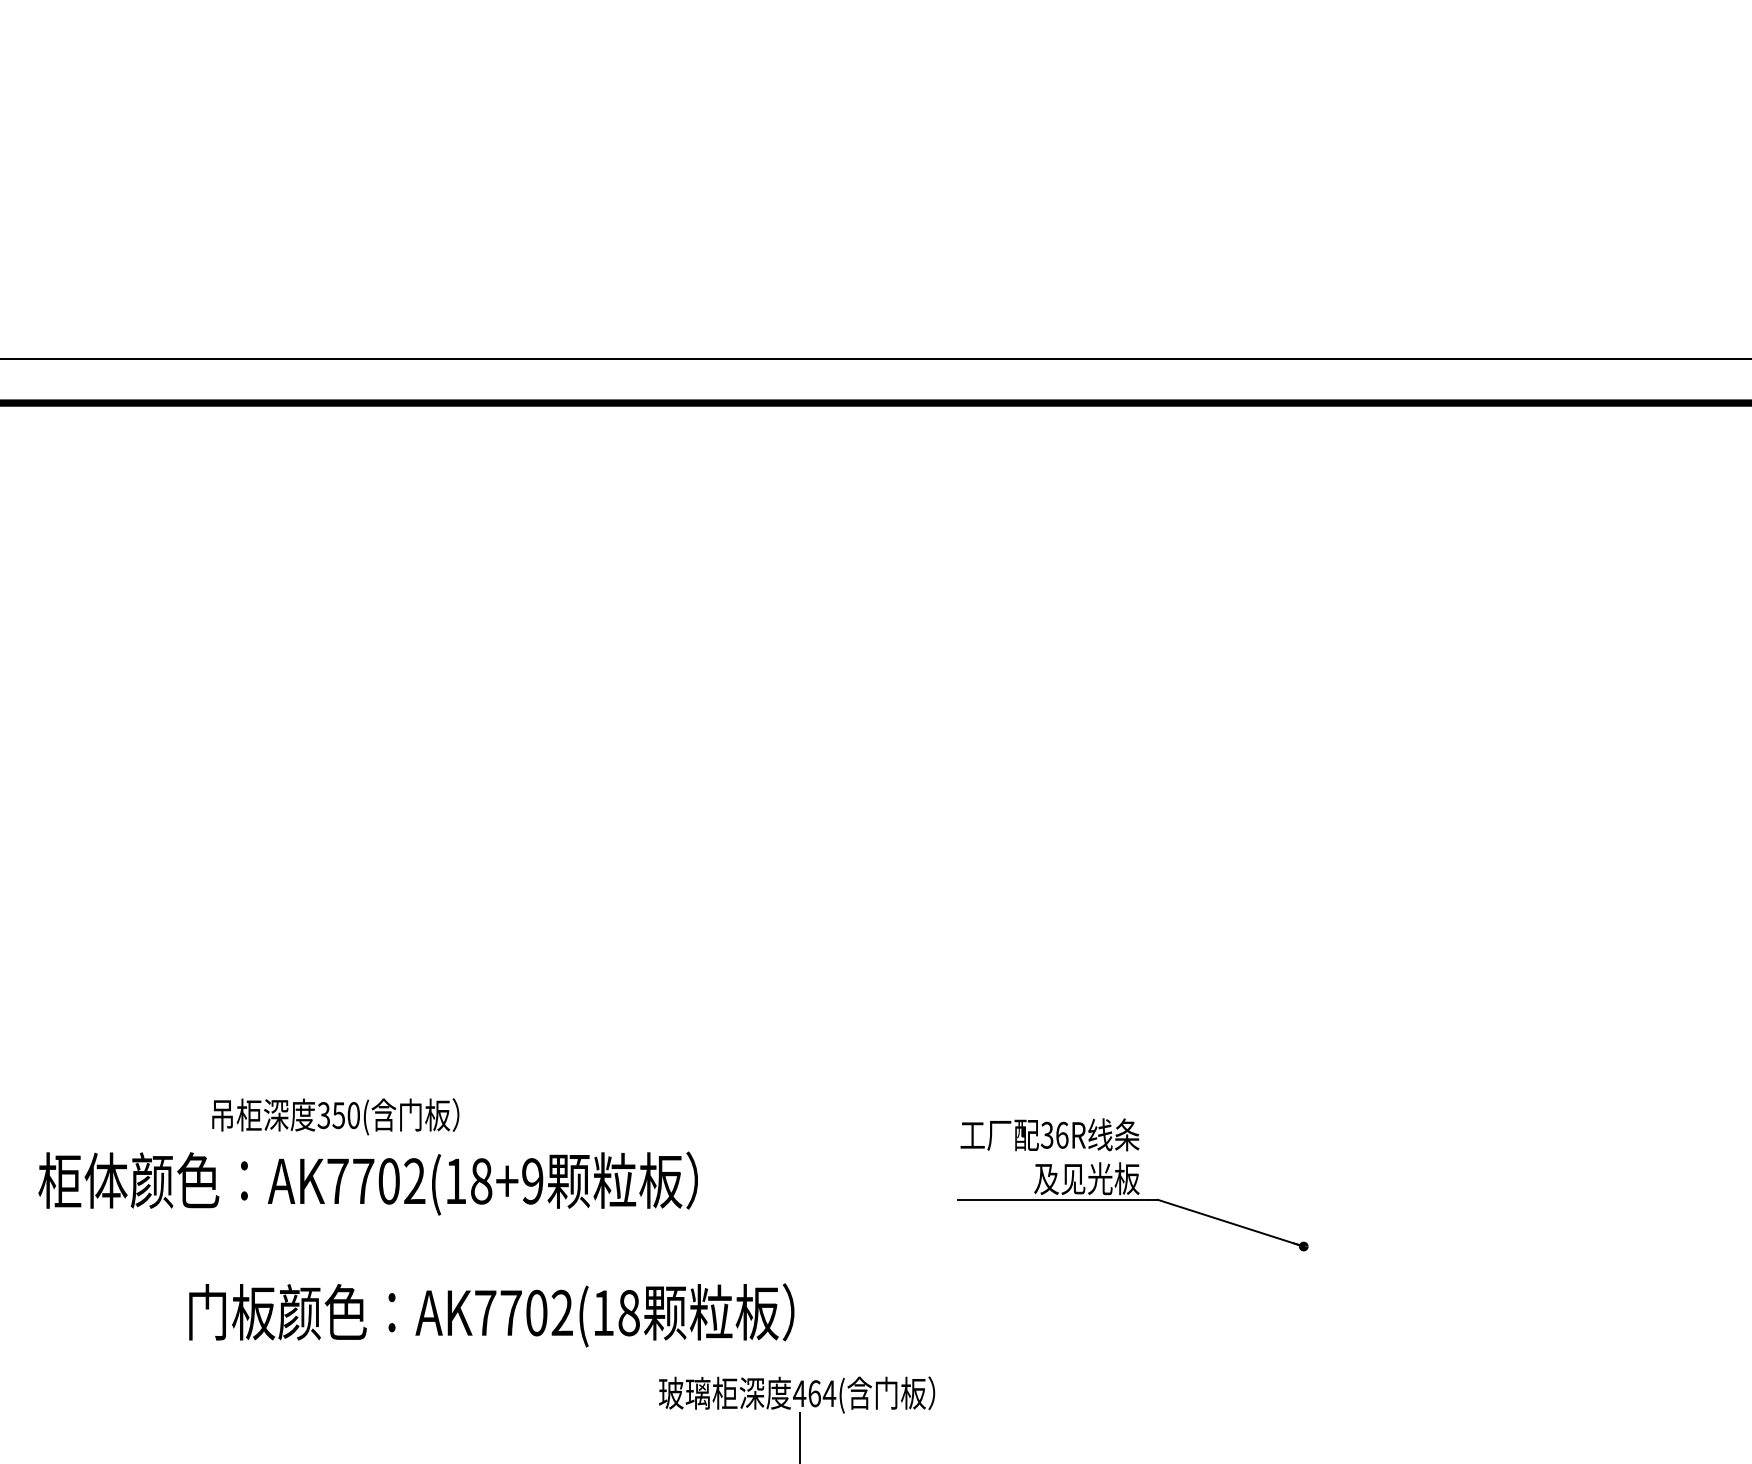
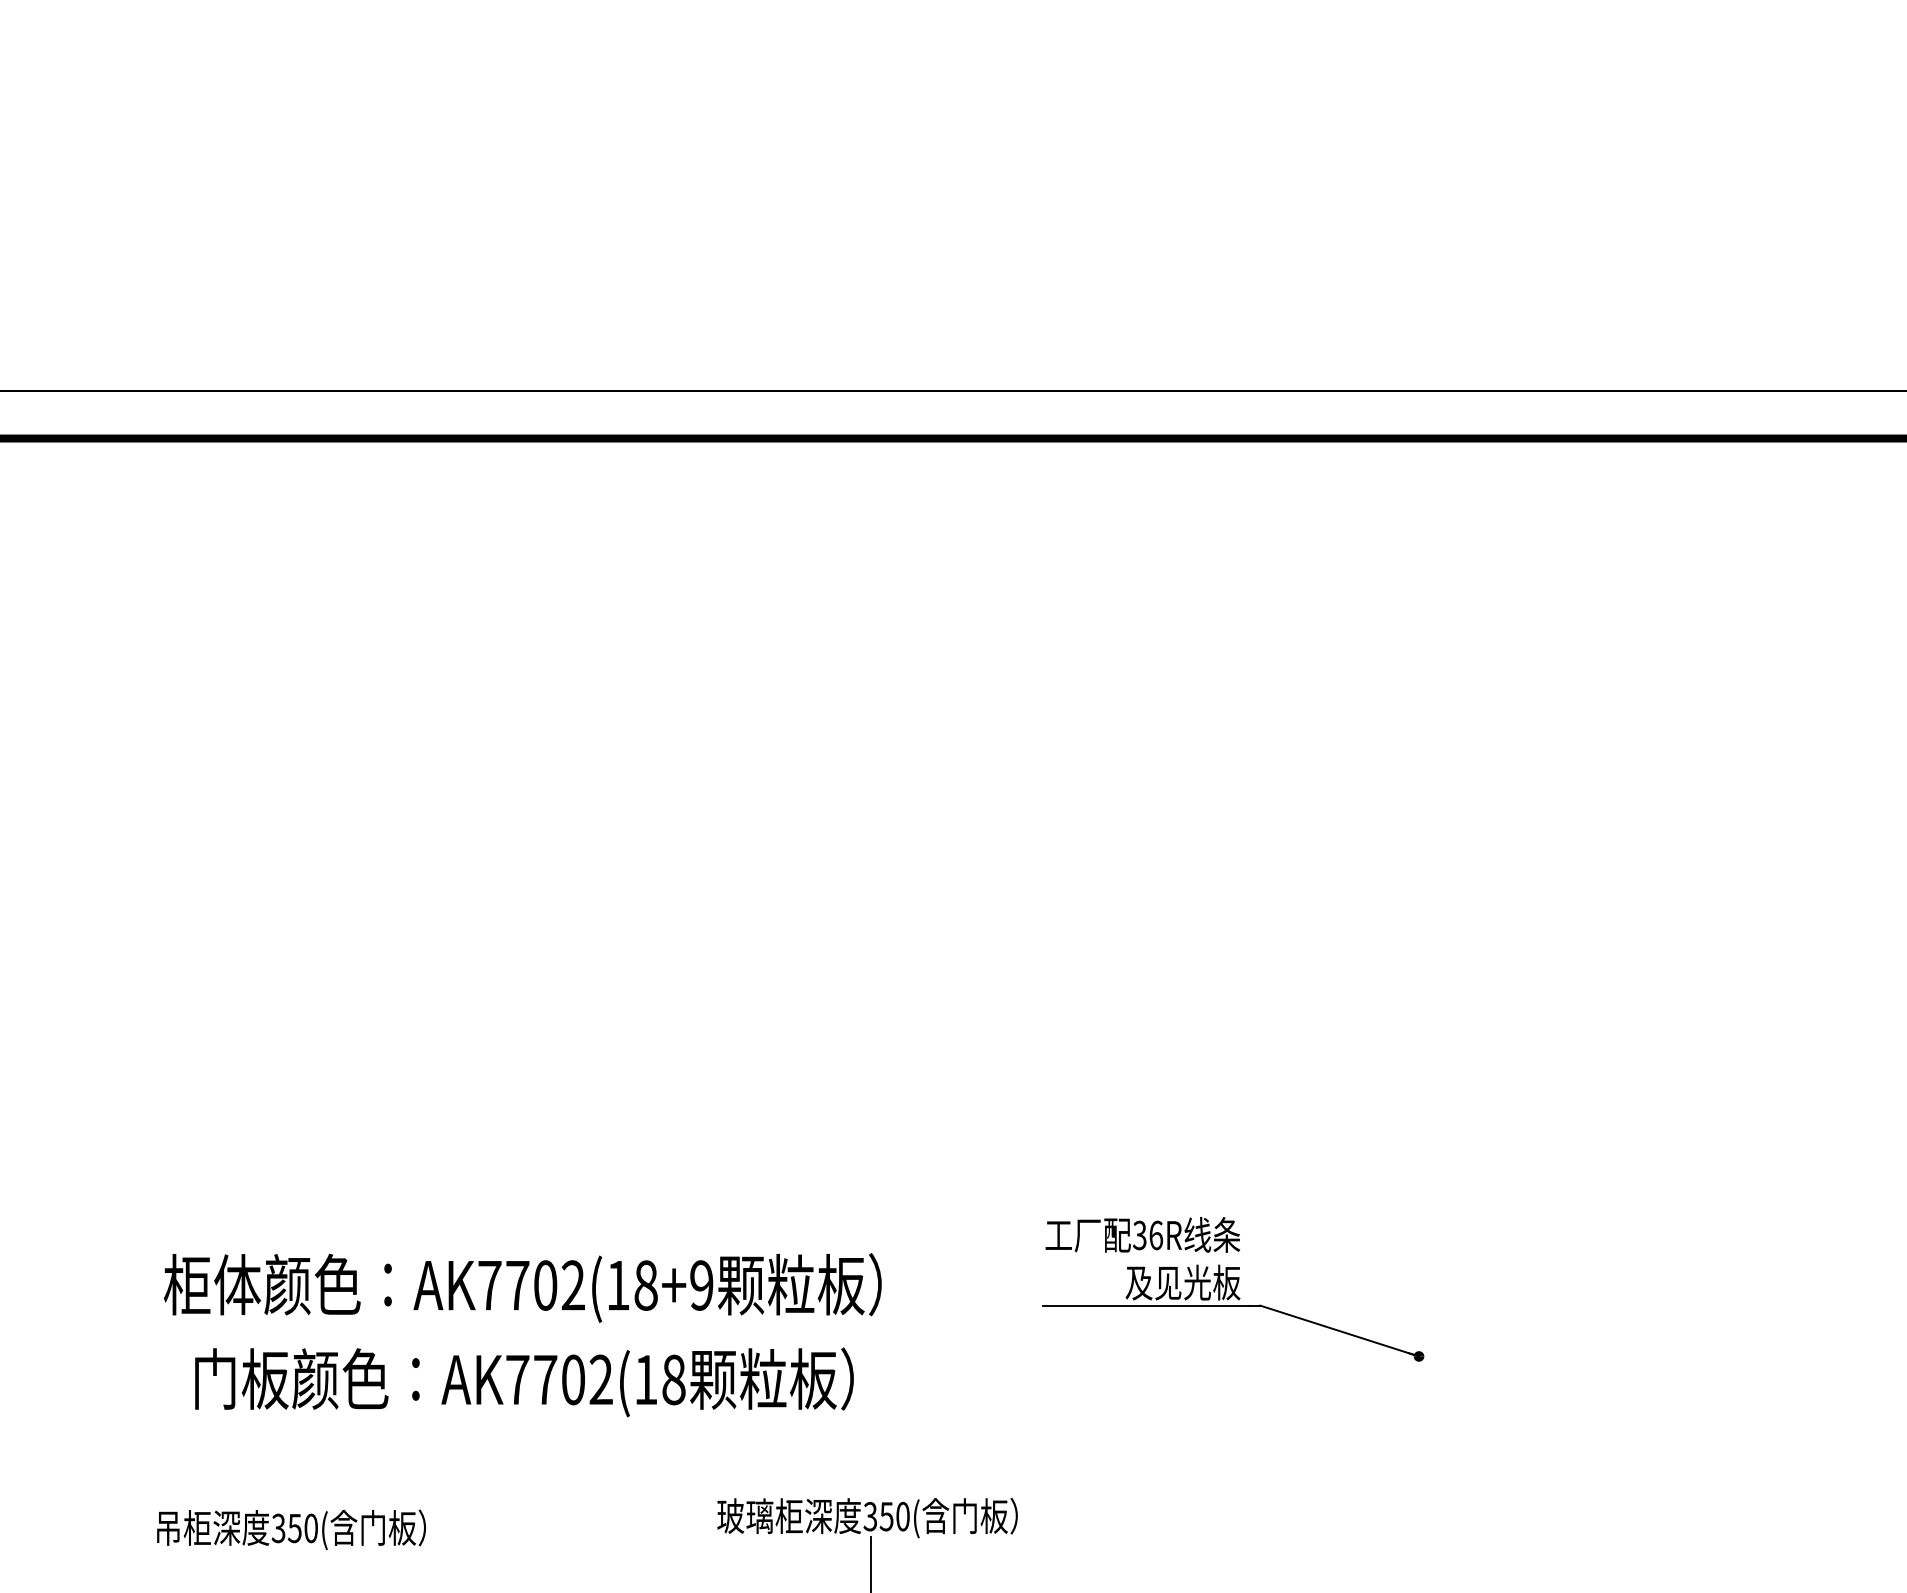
text: (335, 1116) -> (291, 1529), moved
text: (367, 1183) -> (521, 1287), moved
text: (491, 1315) -> (524, 1382), moved
text: (814, 1393) -> (886, 1516), 464( -> 350(

